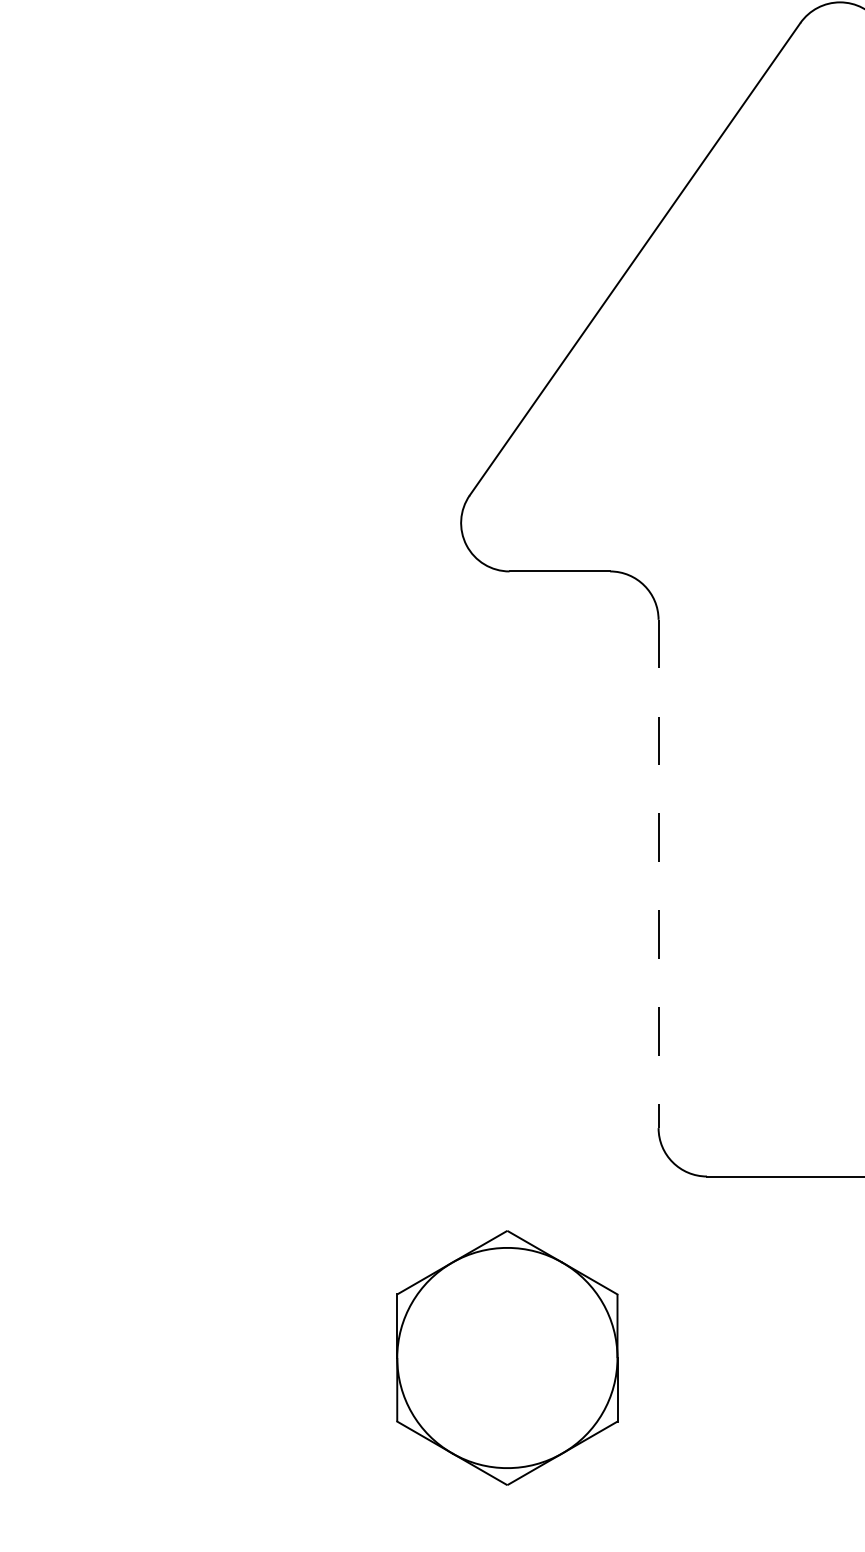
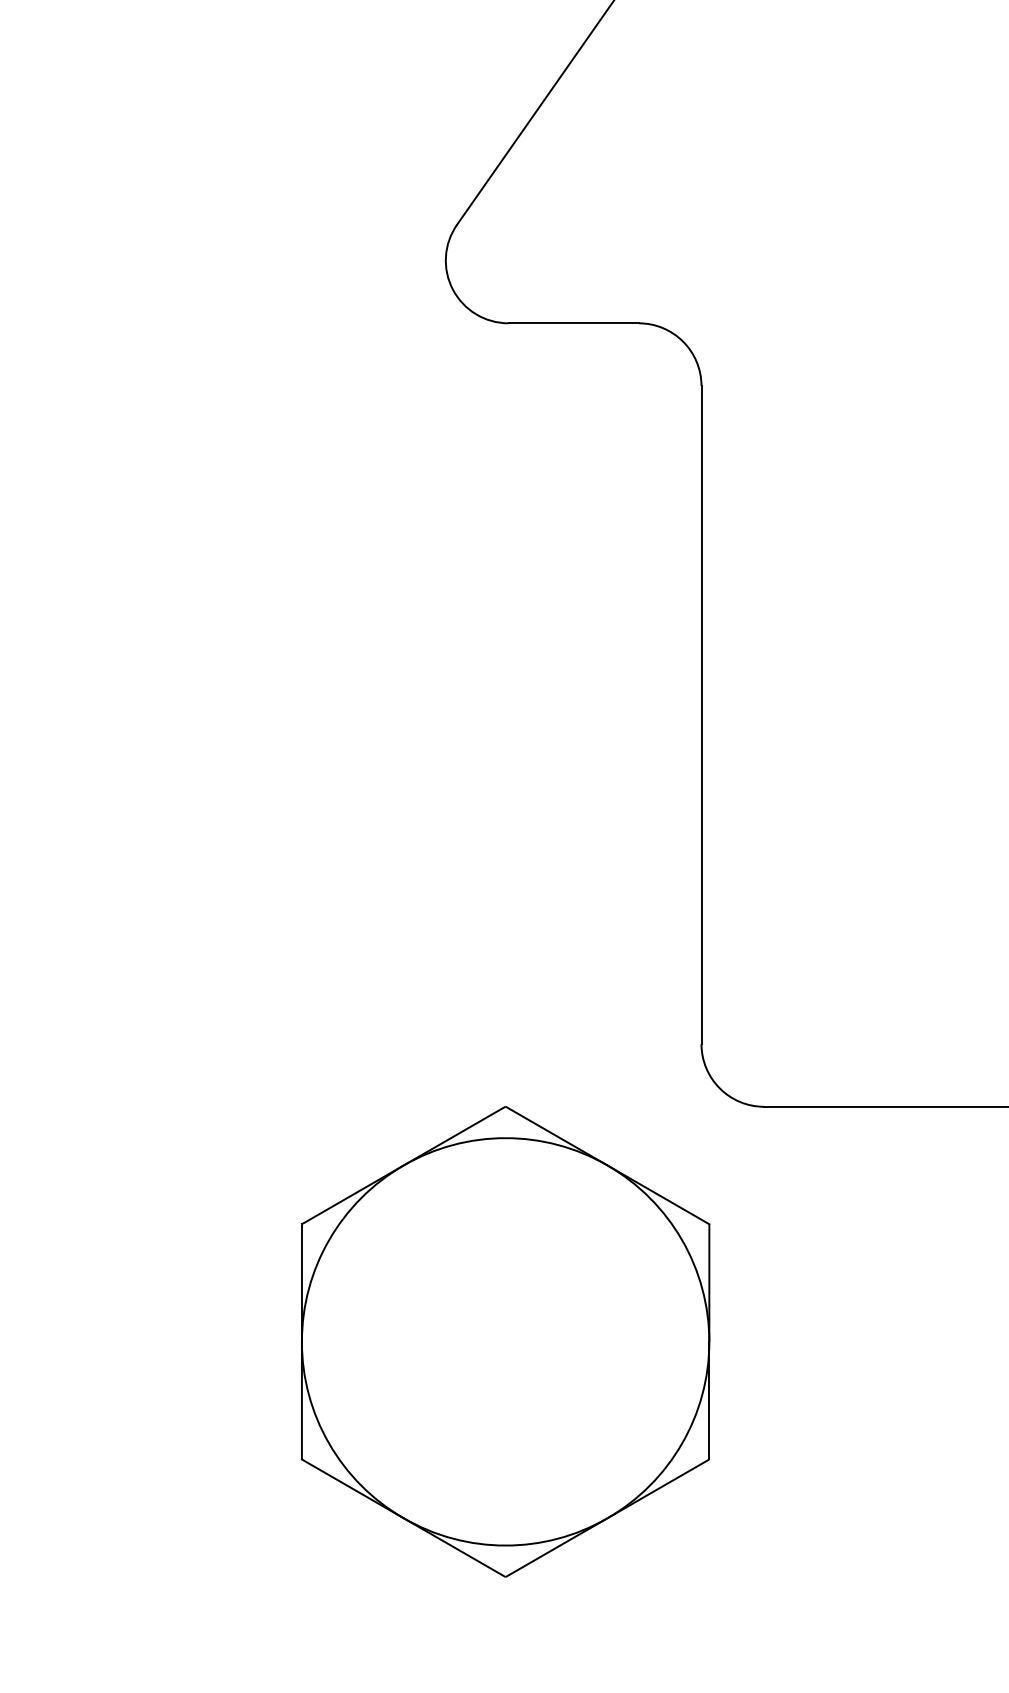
line: (658, 874) -> (701, 715), dashed -> solid
part: (507, 1357) -> (505, 1341), size x1.43

